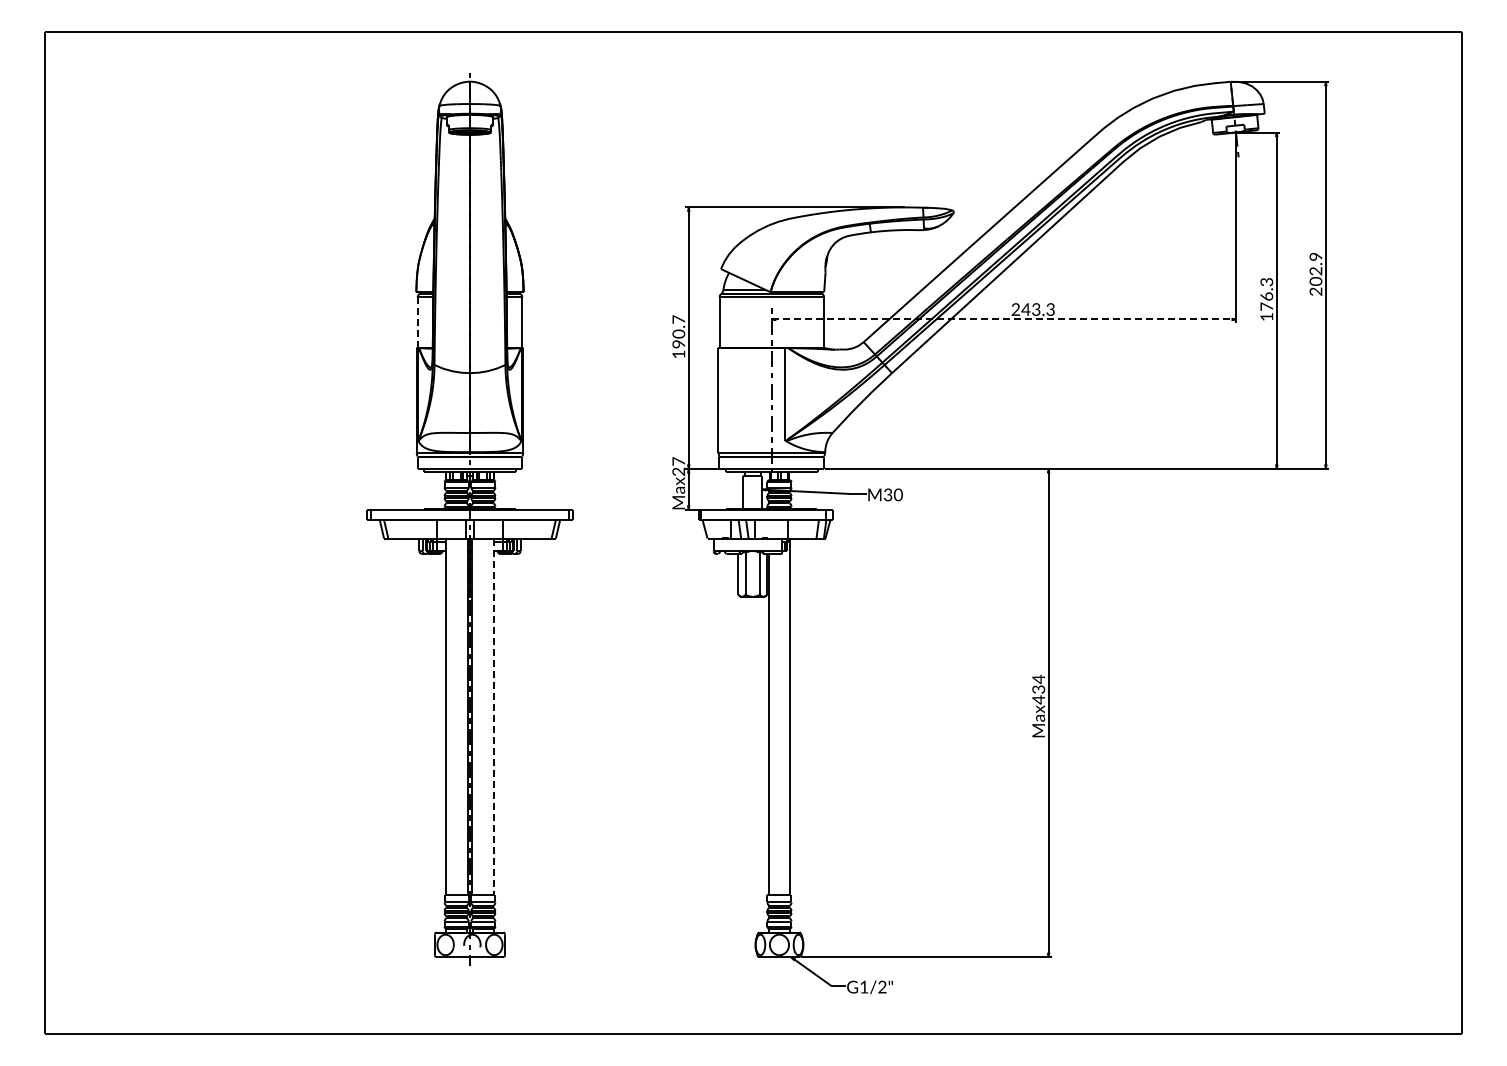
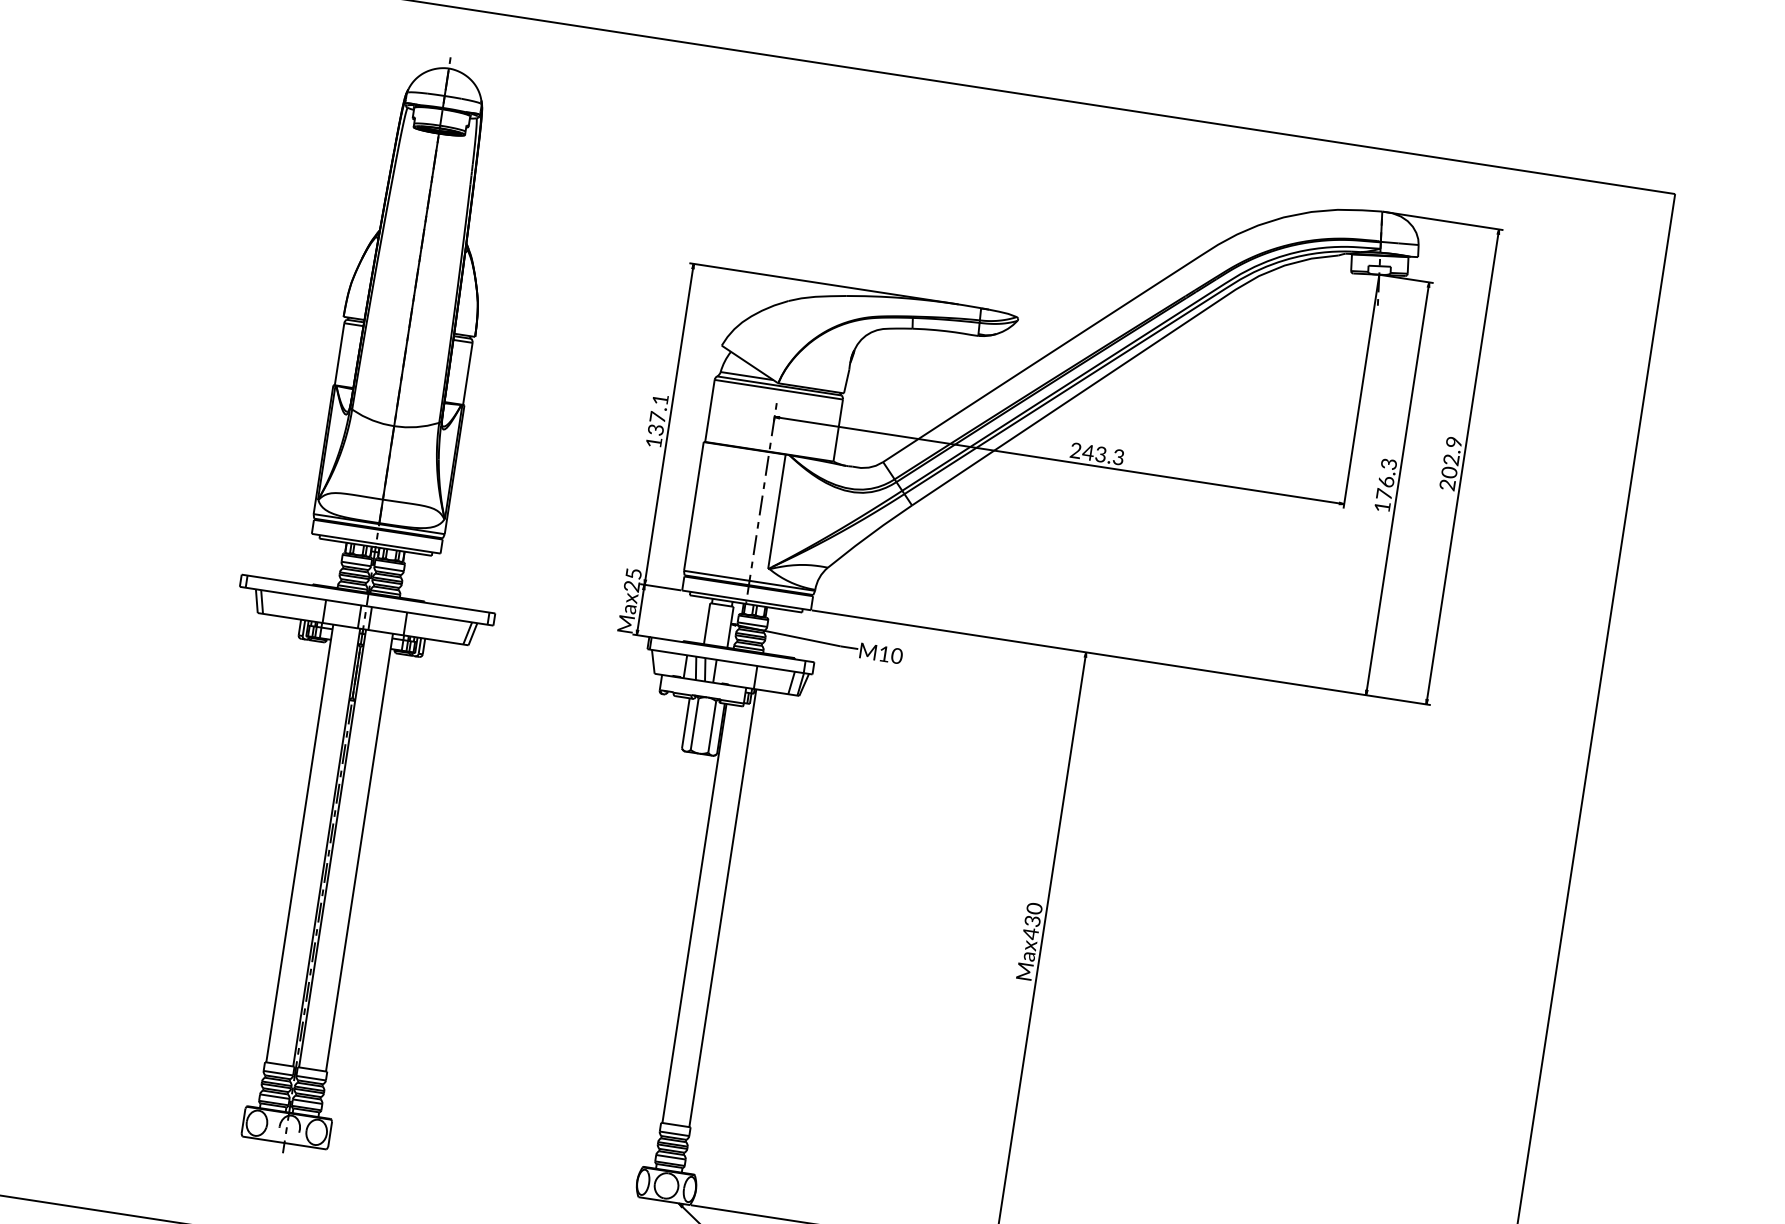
line: (1004, 319) -> (1060, 460), dashed -> solid
line: (417, 322) -> (339, 354), dashed -> solid
text: (678, 331) -> (657, 414), 190.7 -> 137.1
text: (678, 461) -> (633, 573), Max27 -> Max25
text: (888, 494) -> (884, 653), M30 -> M10
text: (1038, 679) -> (1034, 908), Max434 -> Max430
line: (494, 717) -> (359, 853), dashed -> solid

